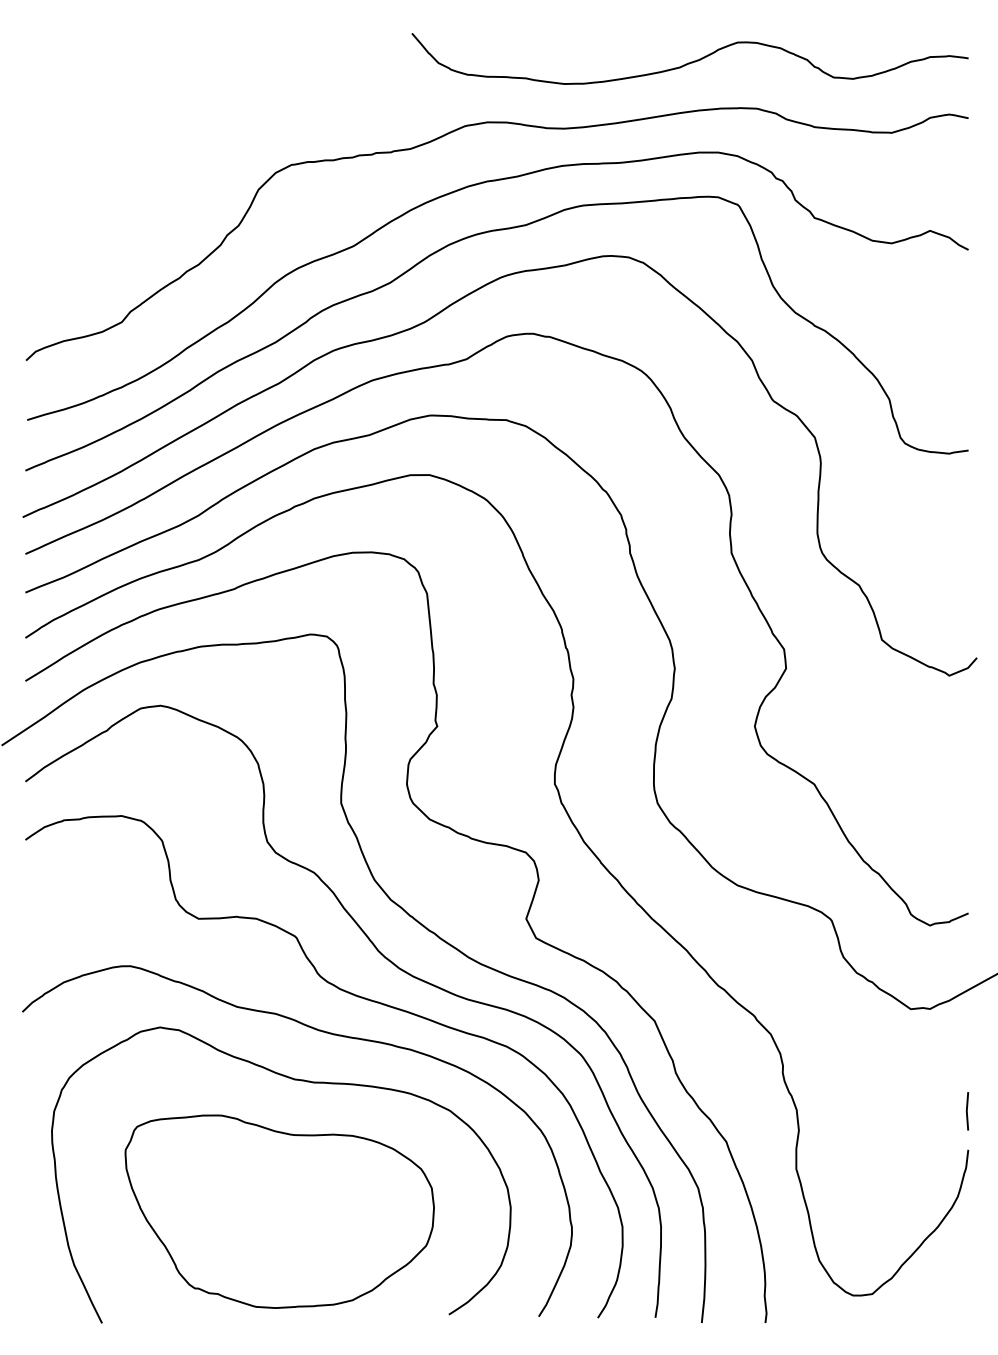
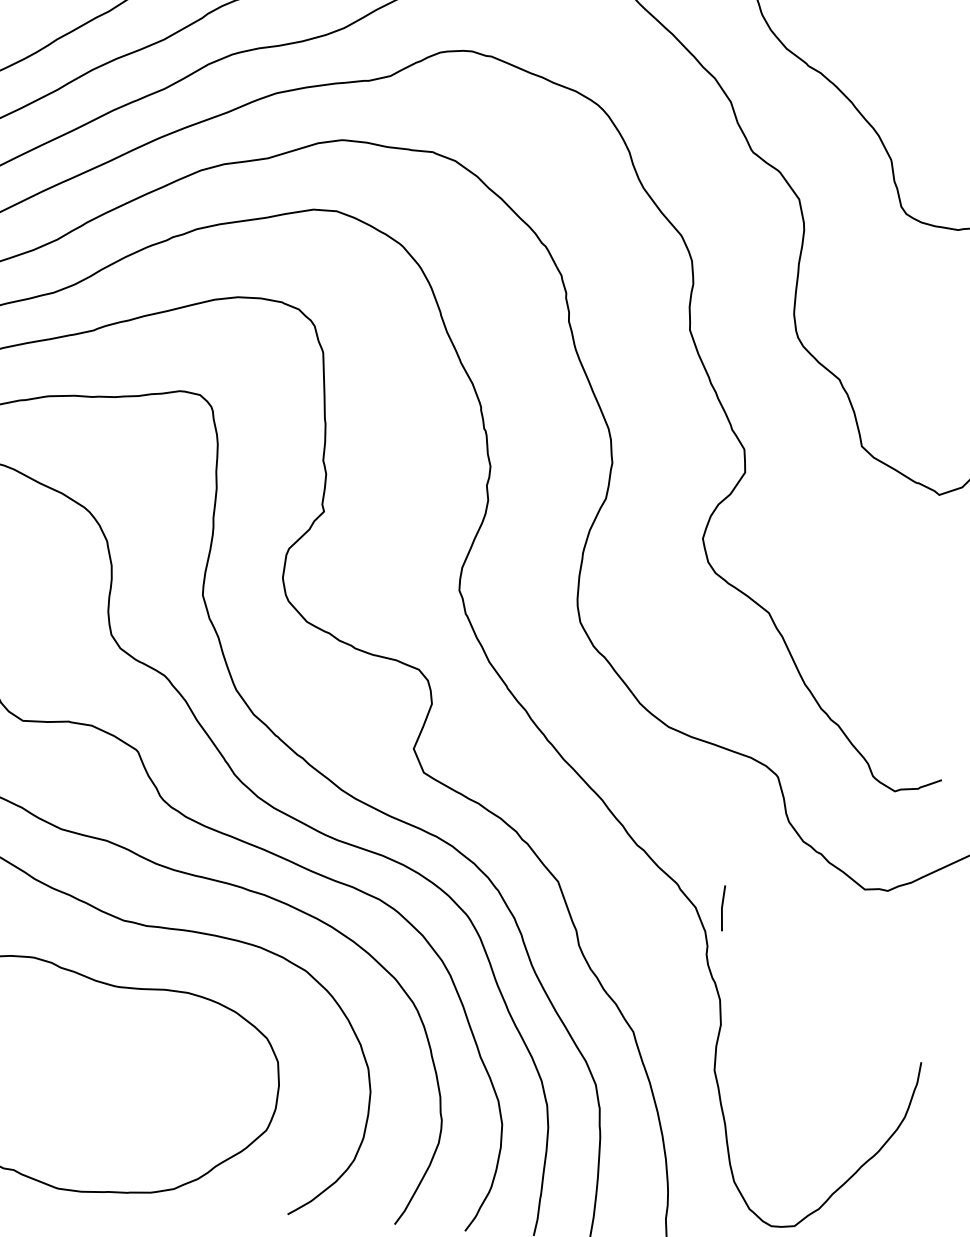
line: (967, 1111) -> (722, 908), moved

